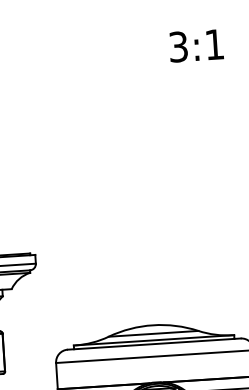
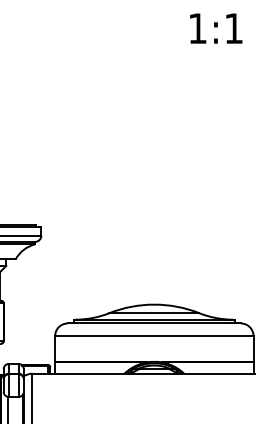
text: (178, 46) -> (197, 28), 3:1 -> 1:1

